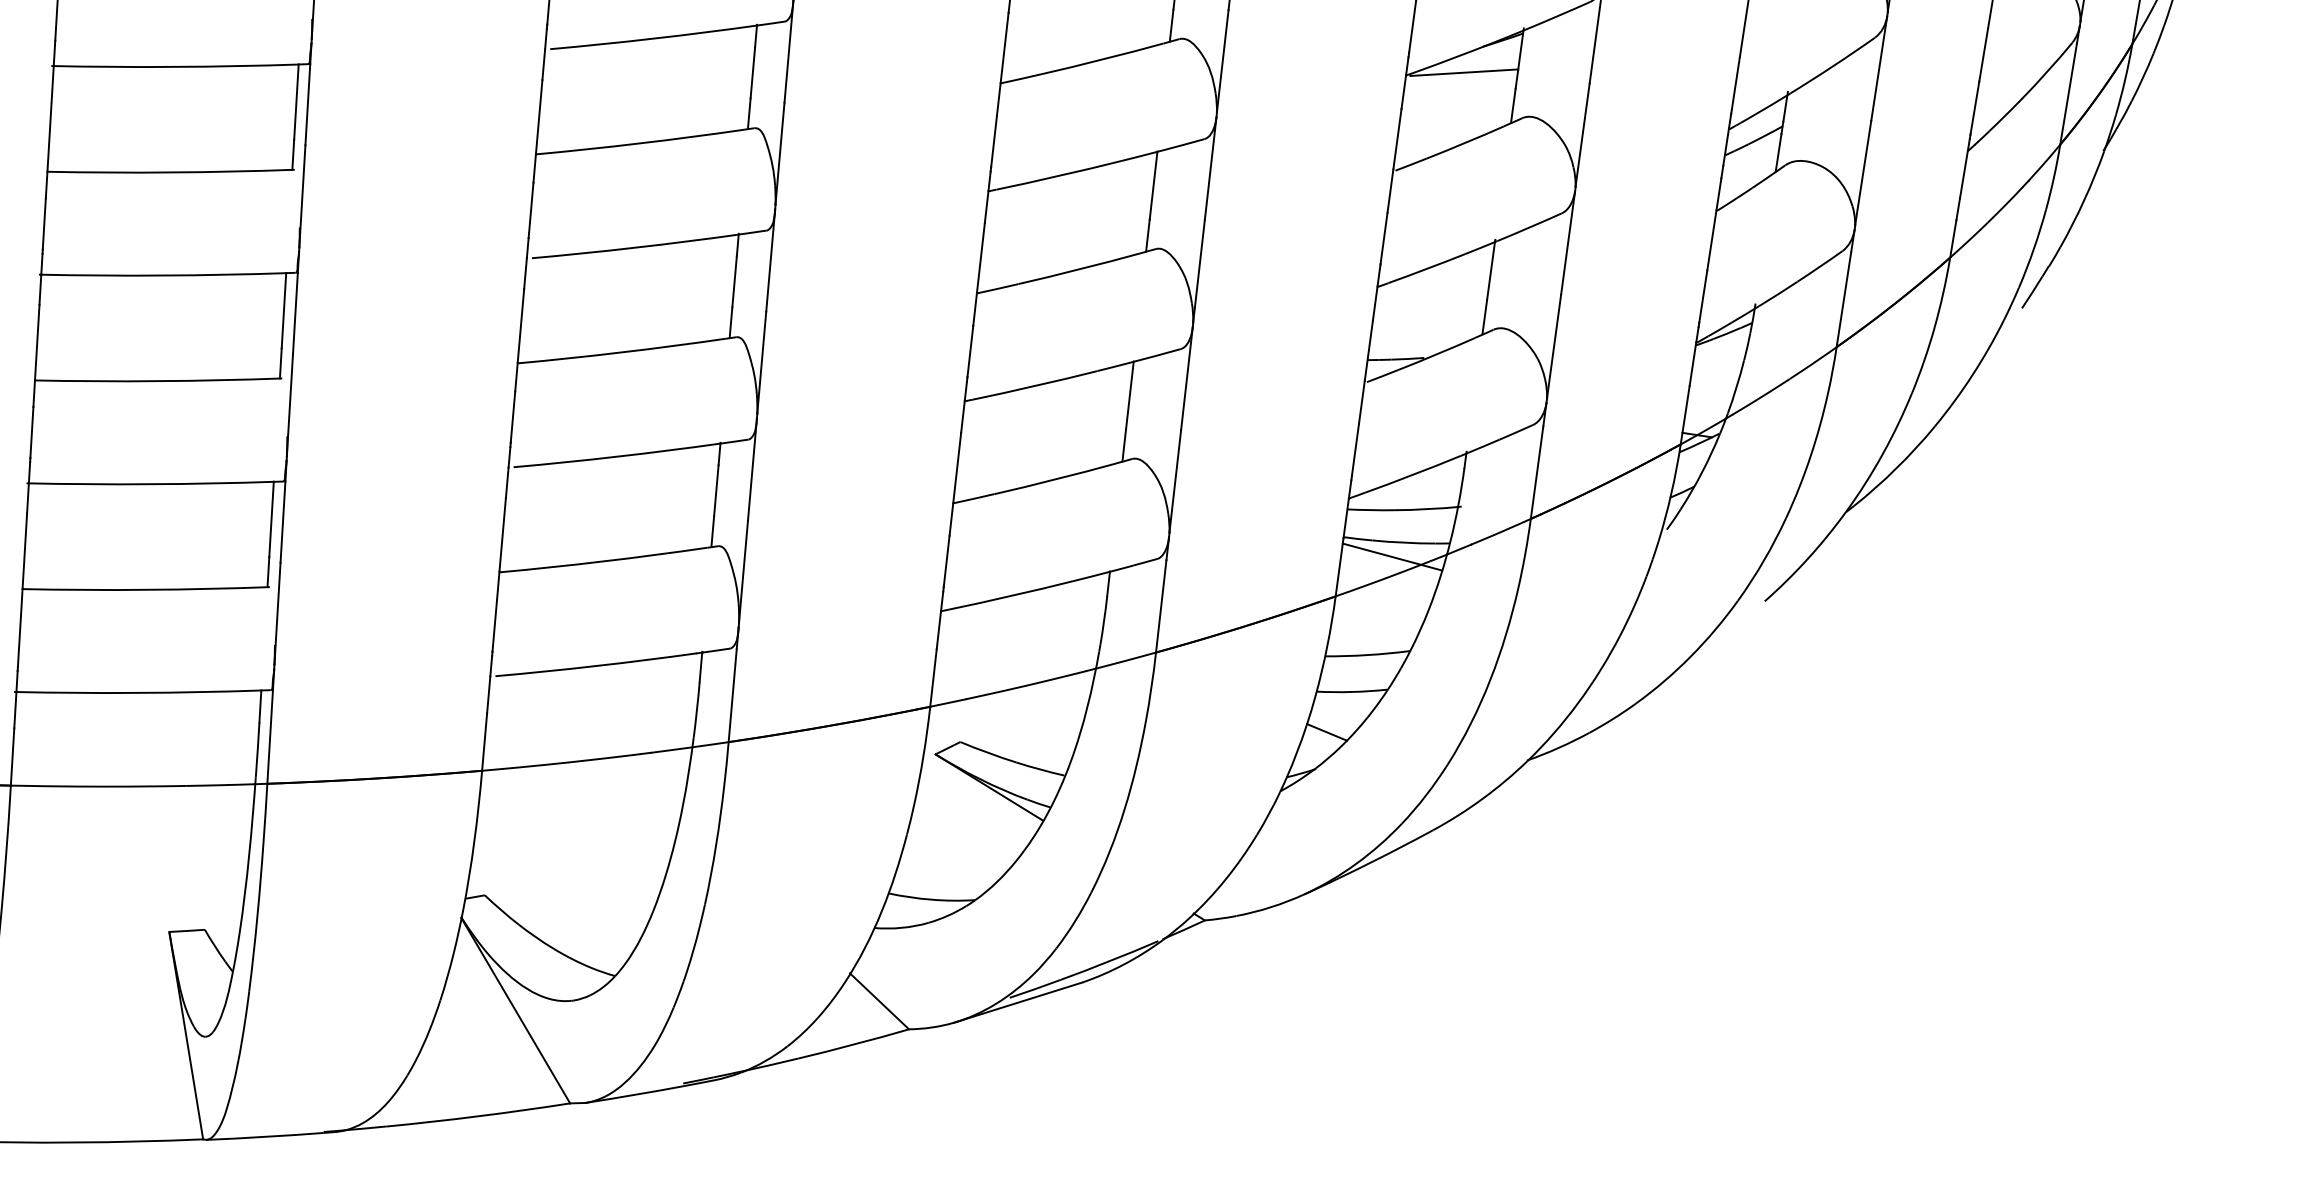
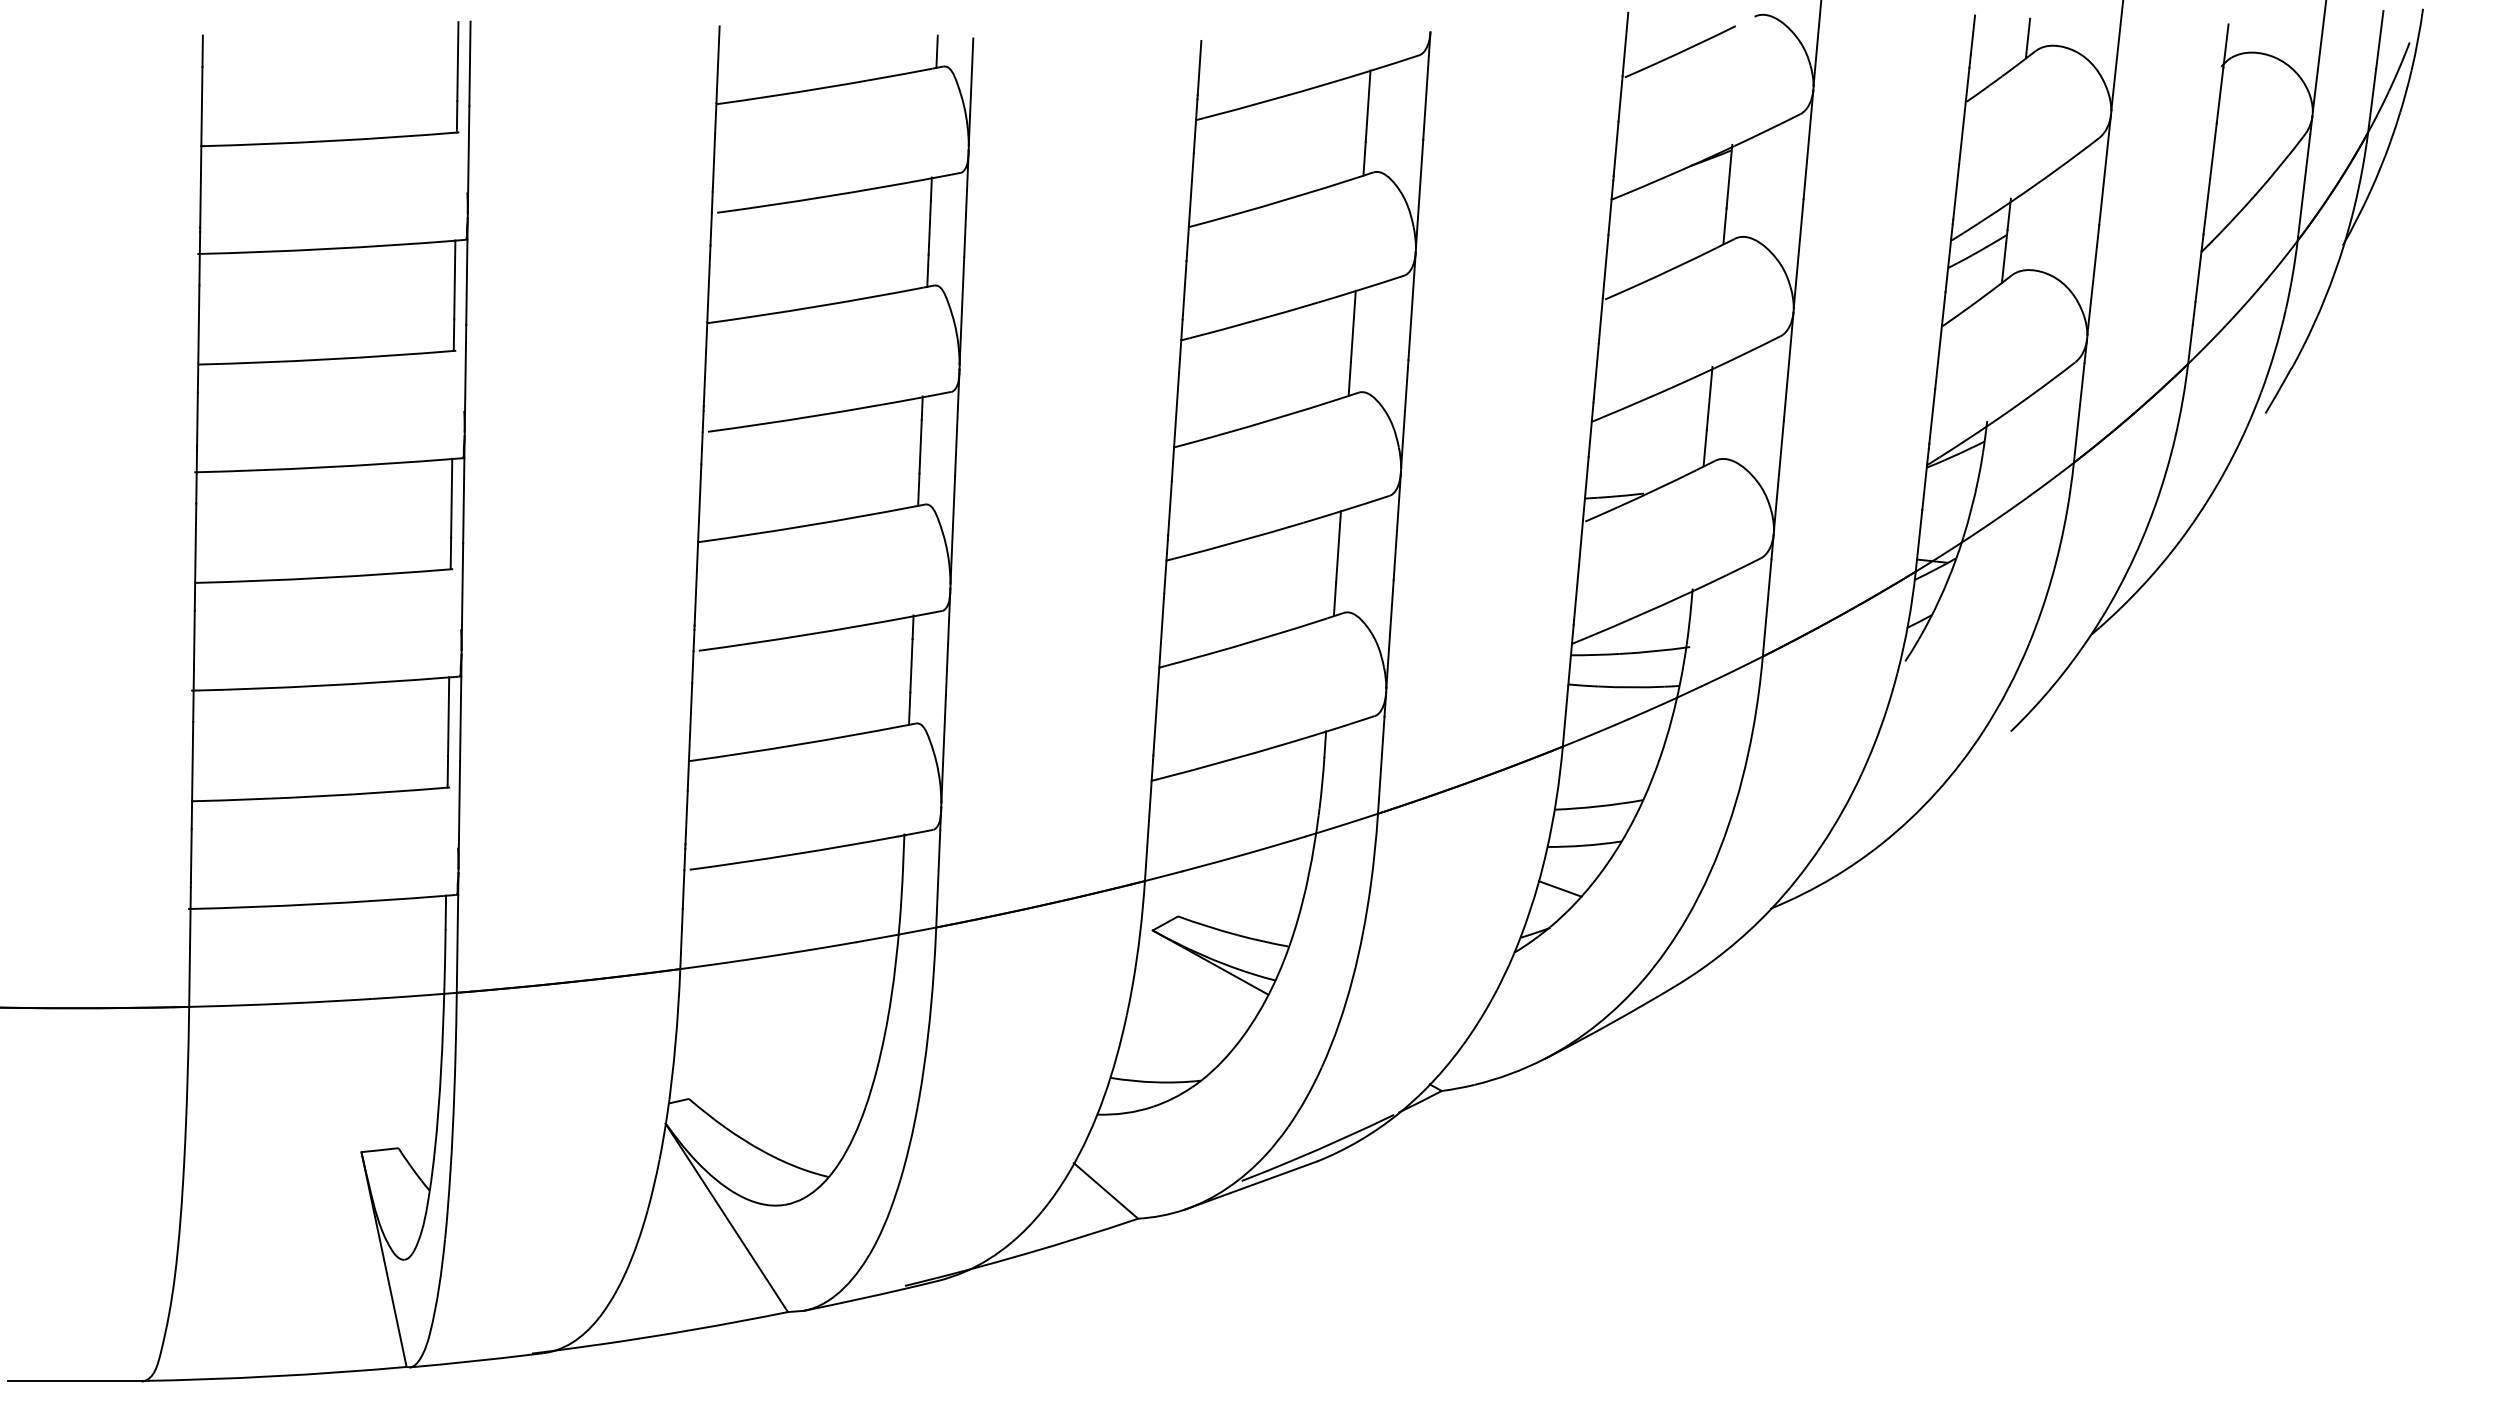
line: (1464, 72) -> (1672, 193), removed
line: (1391, 556) -> (1619, 702), removed

